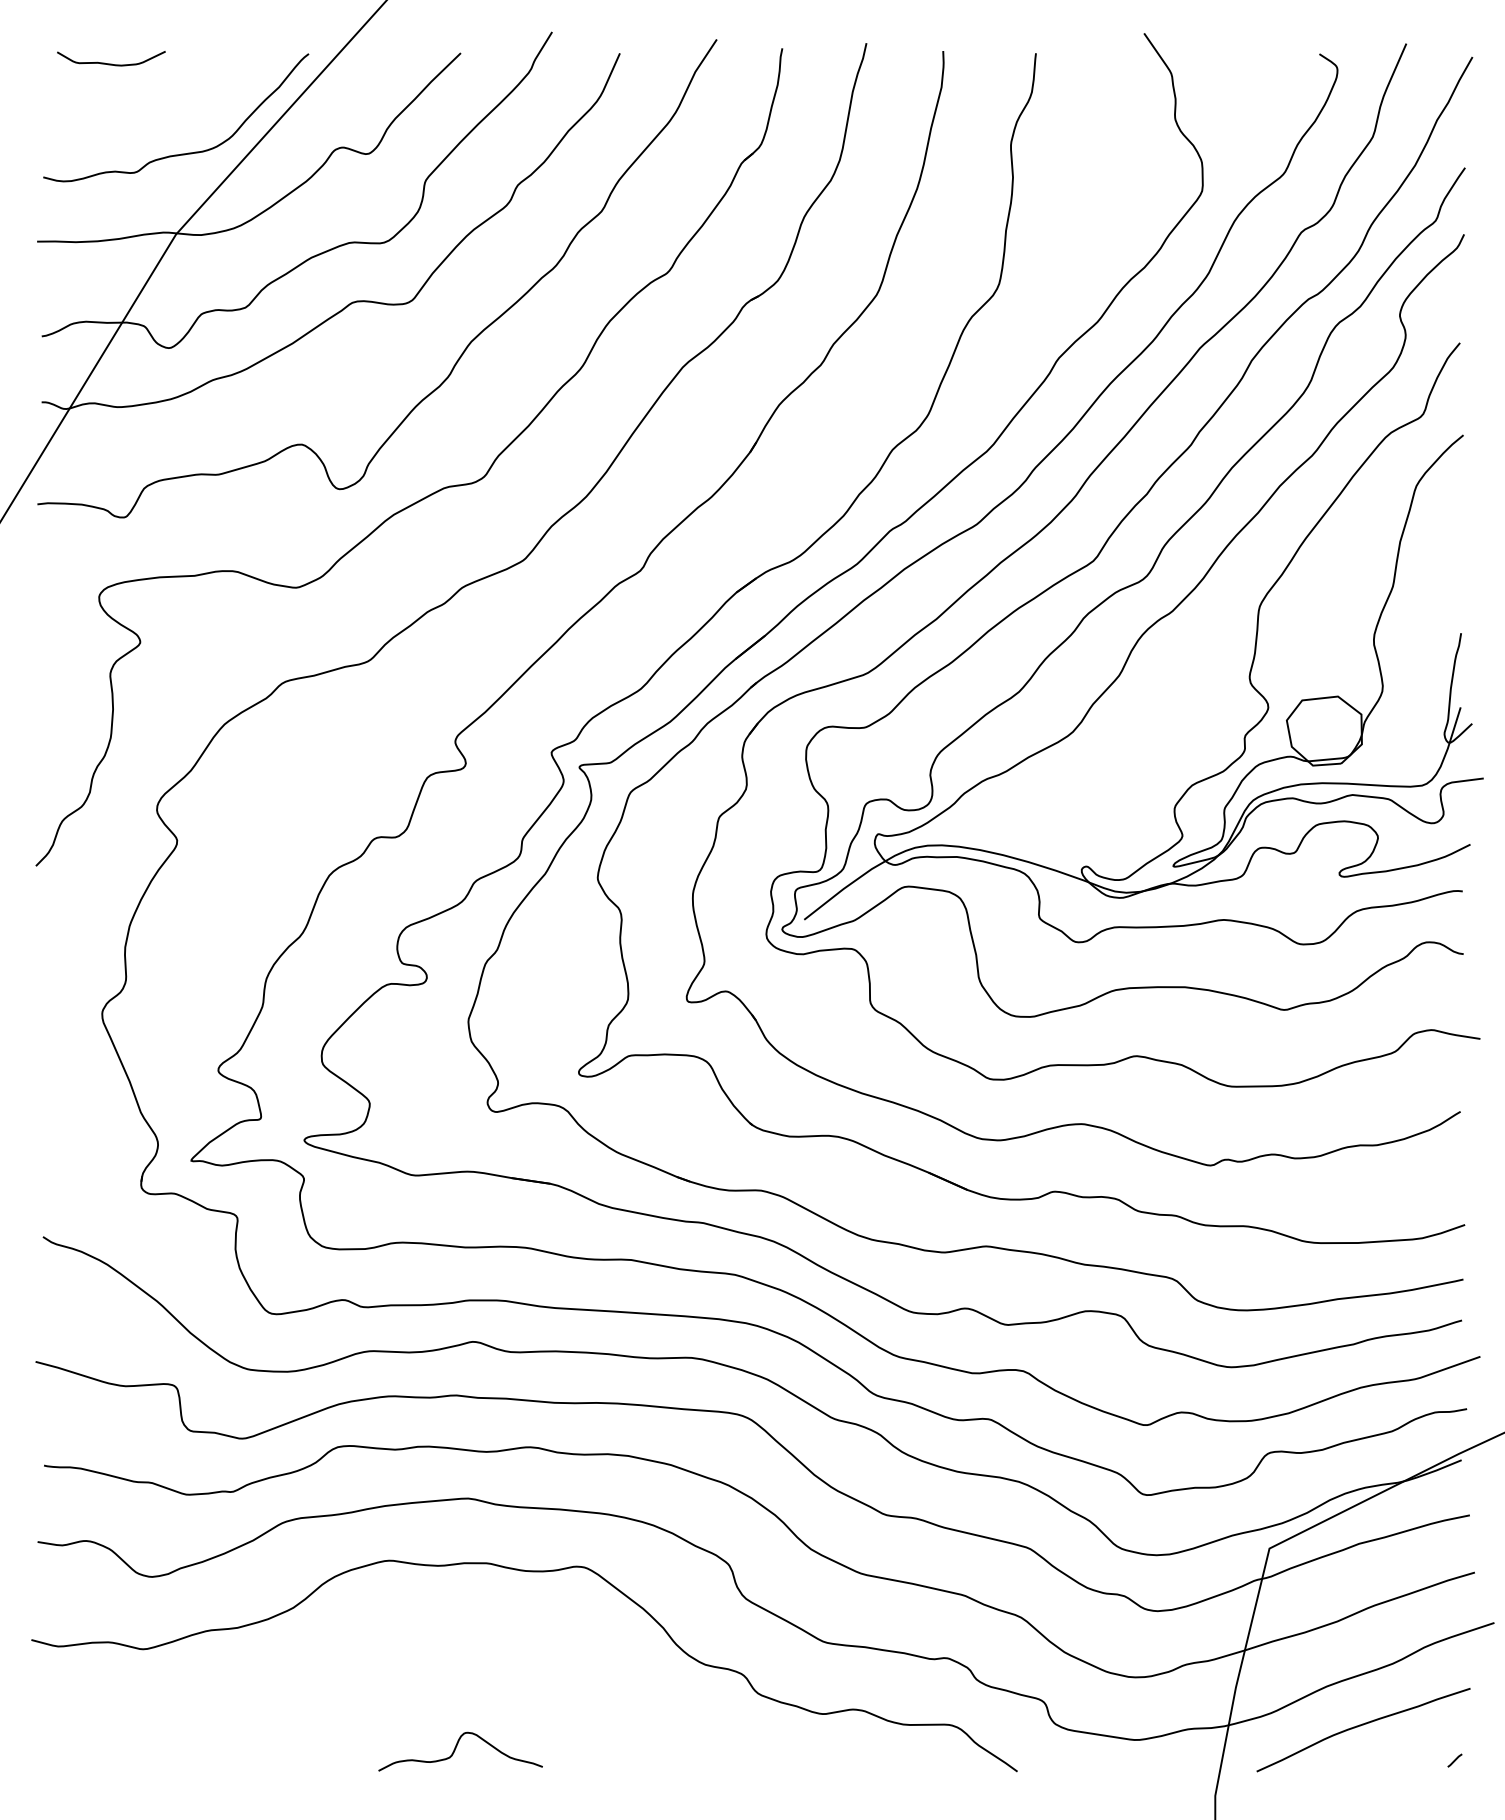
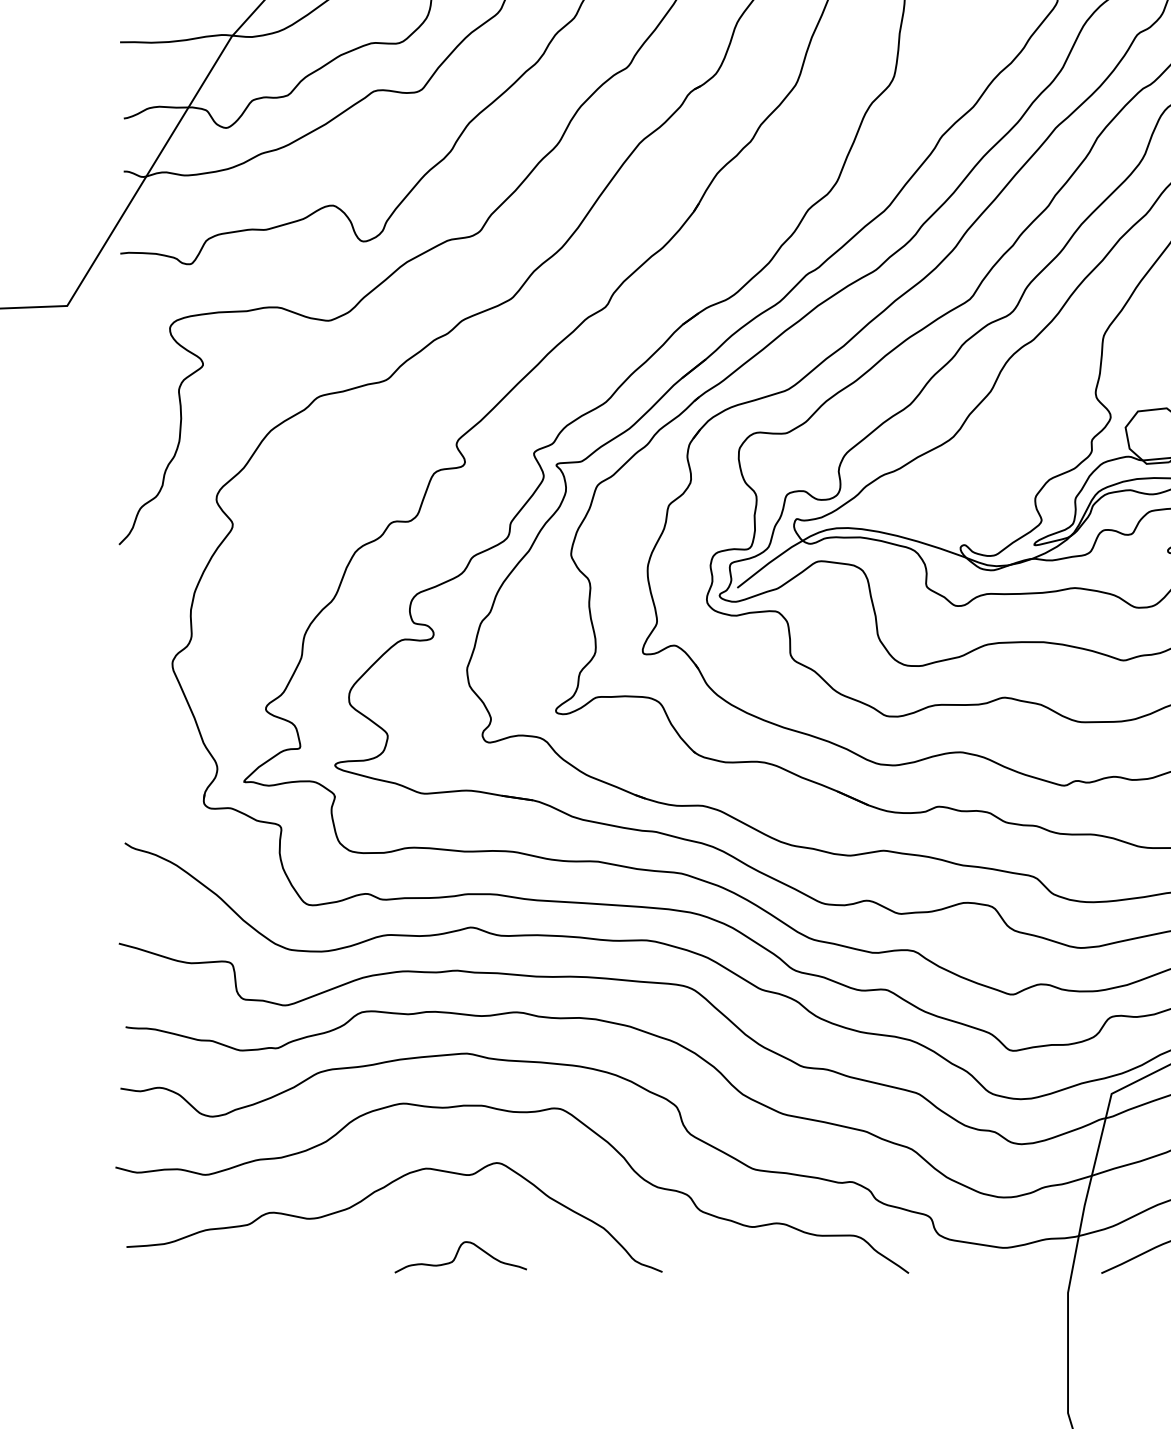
curve: (362, 1667) -> (381, 1189), added

